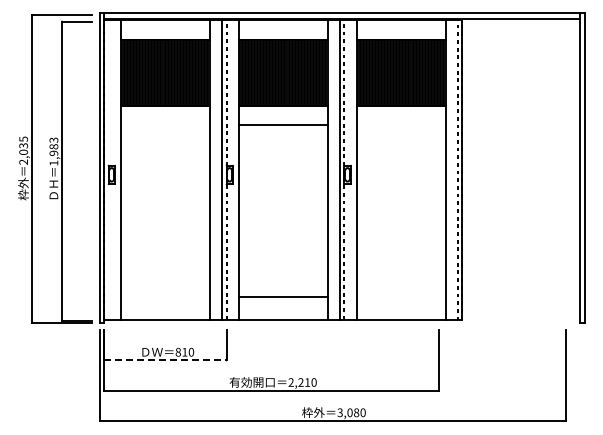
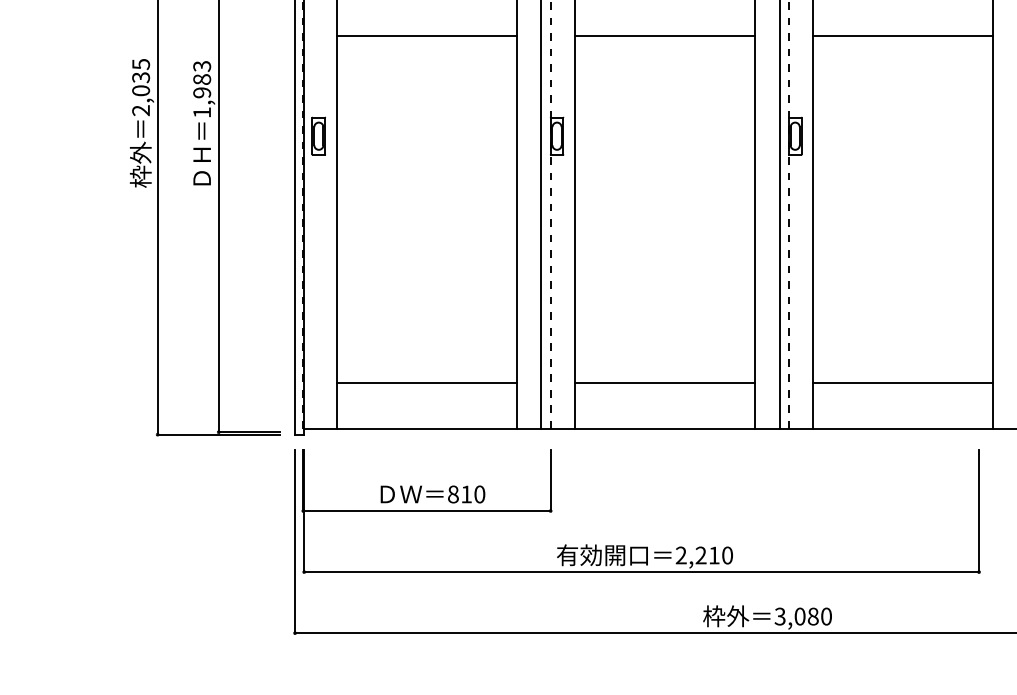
line: (164, 125) -> (425, 36), added
line: (400, 125) -> (901, 36), added
line: (164, 296) -> (425, 381), added
line: (400, 296) -> (901, 381), added
line: (165, 360) -> (427, 511), dashed -> solid

